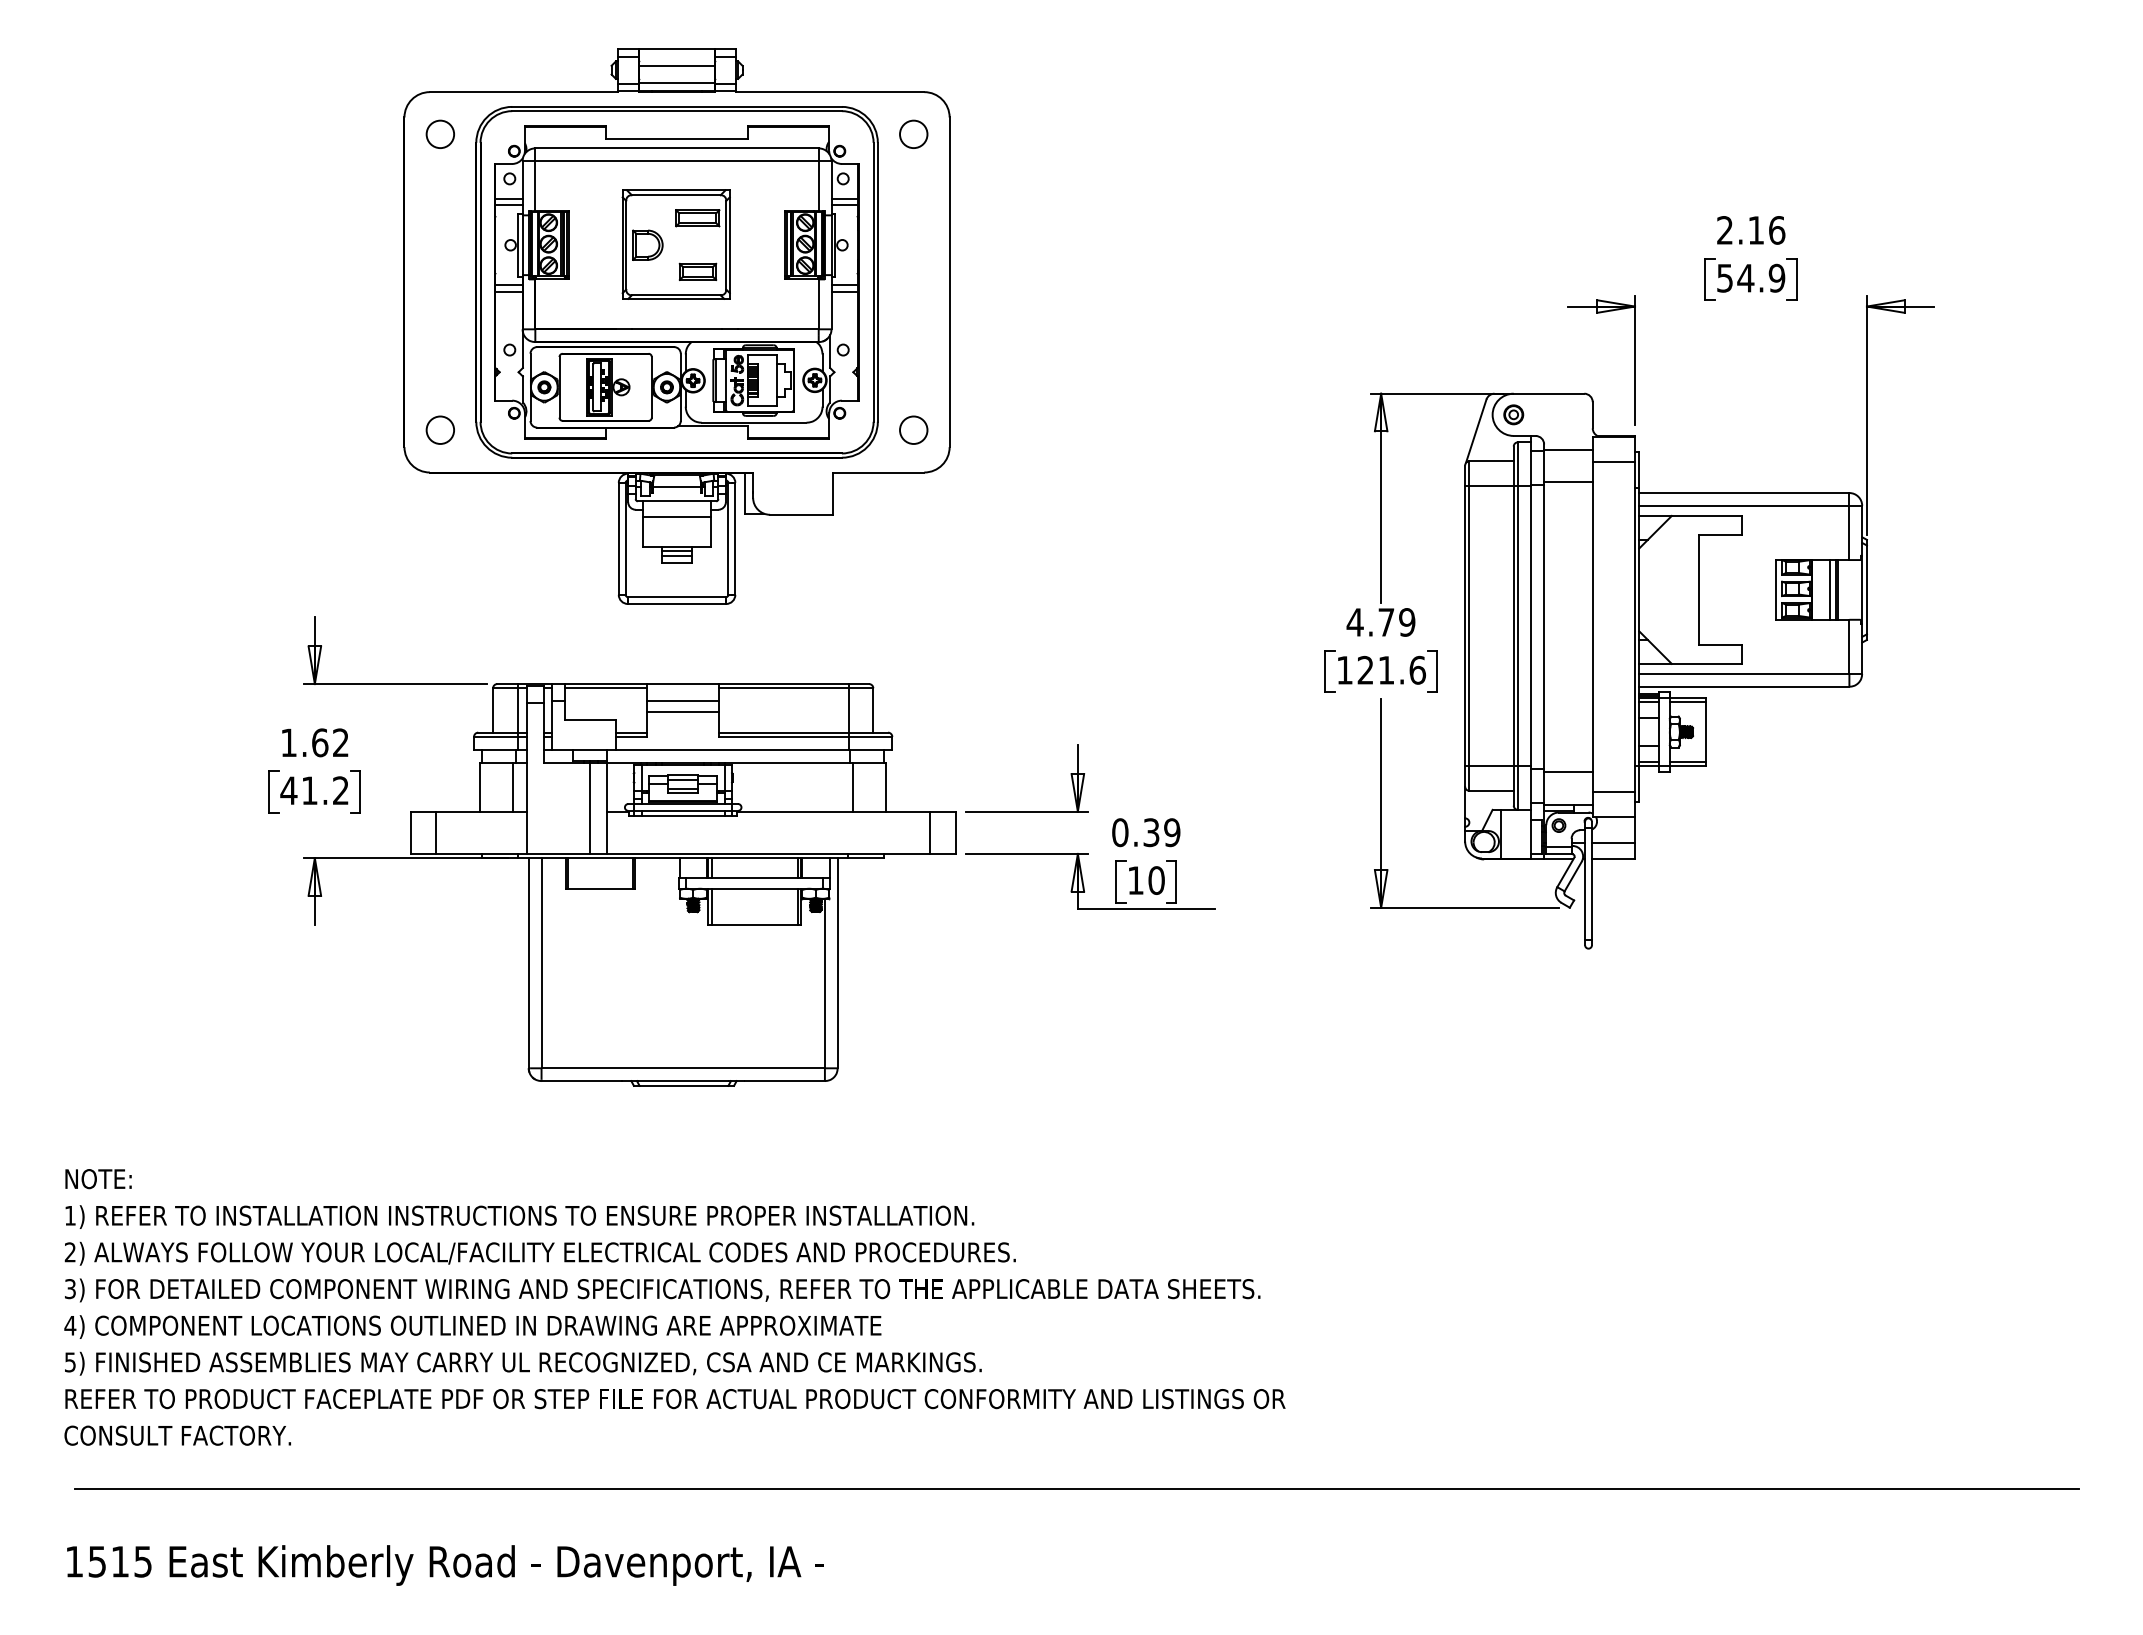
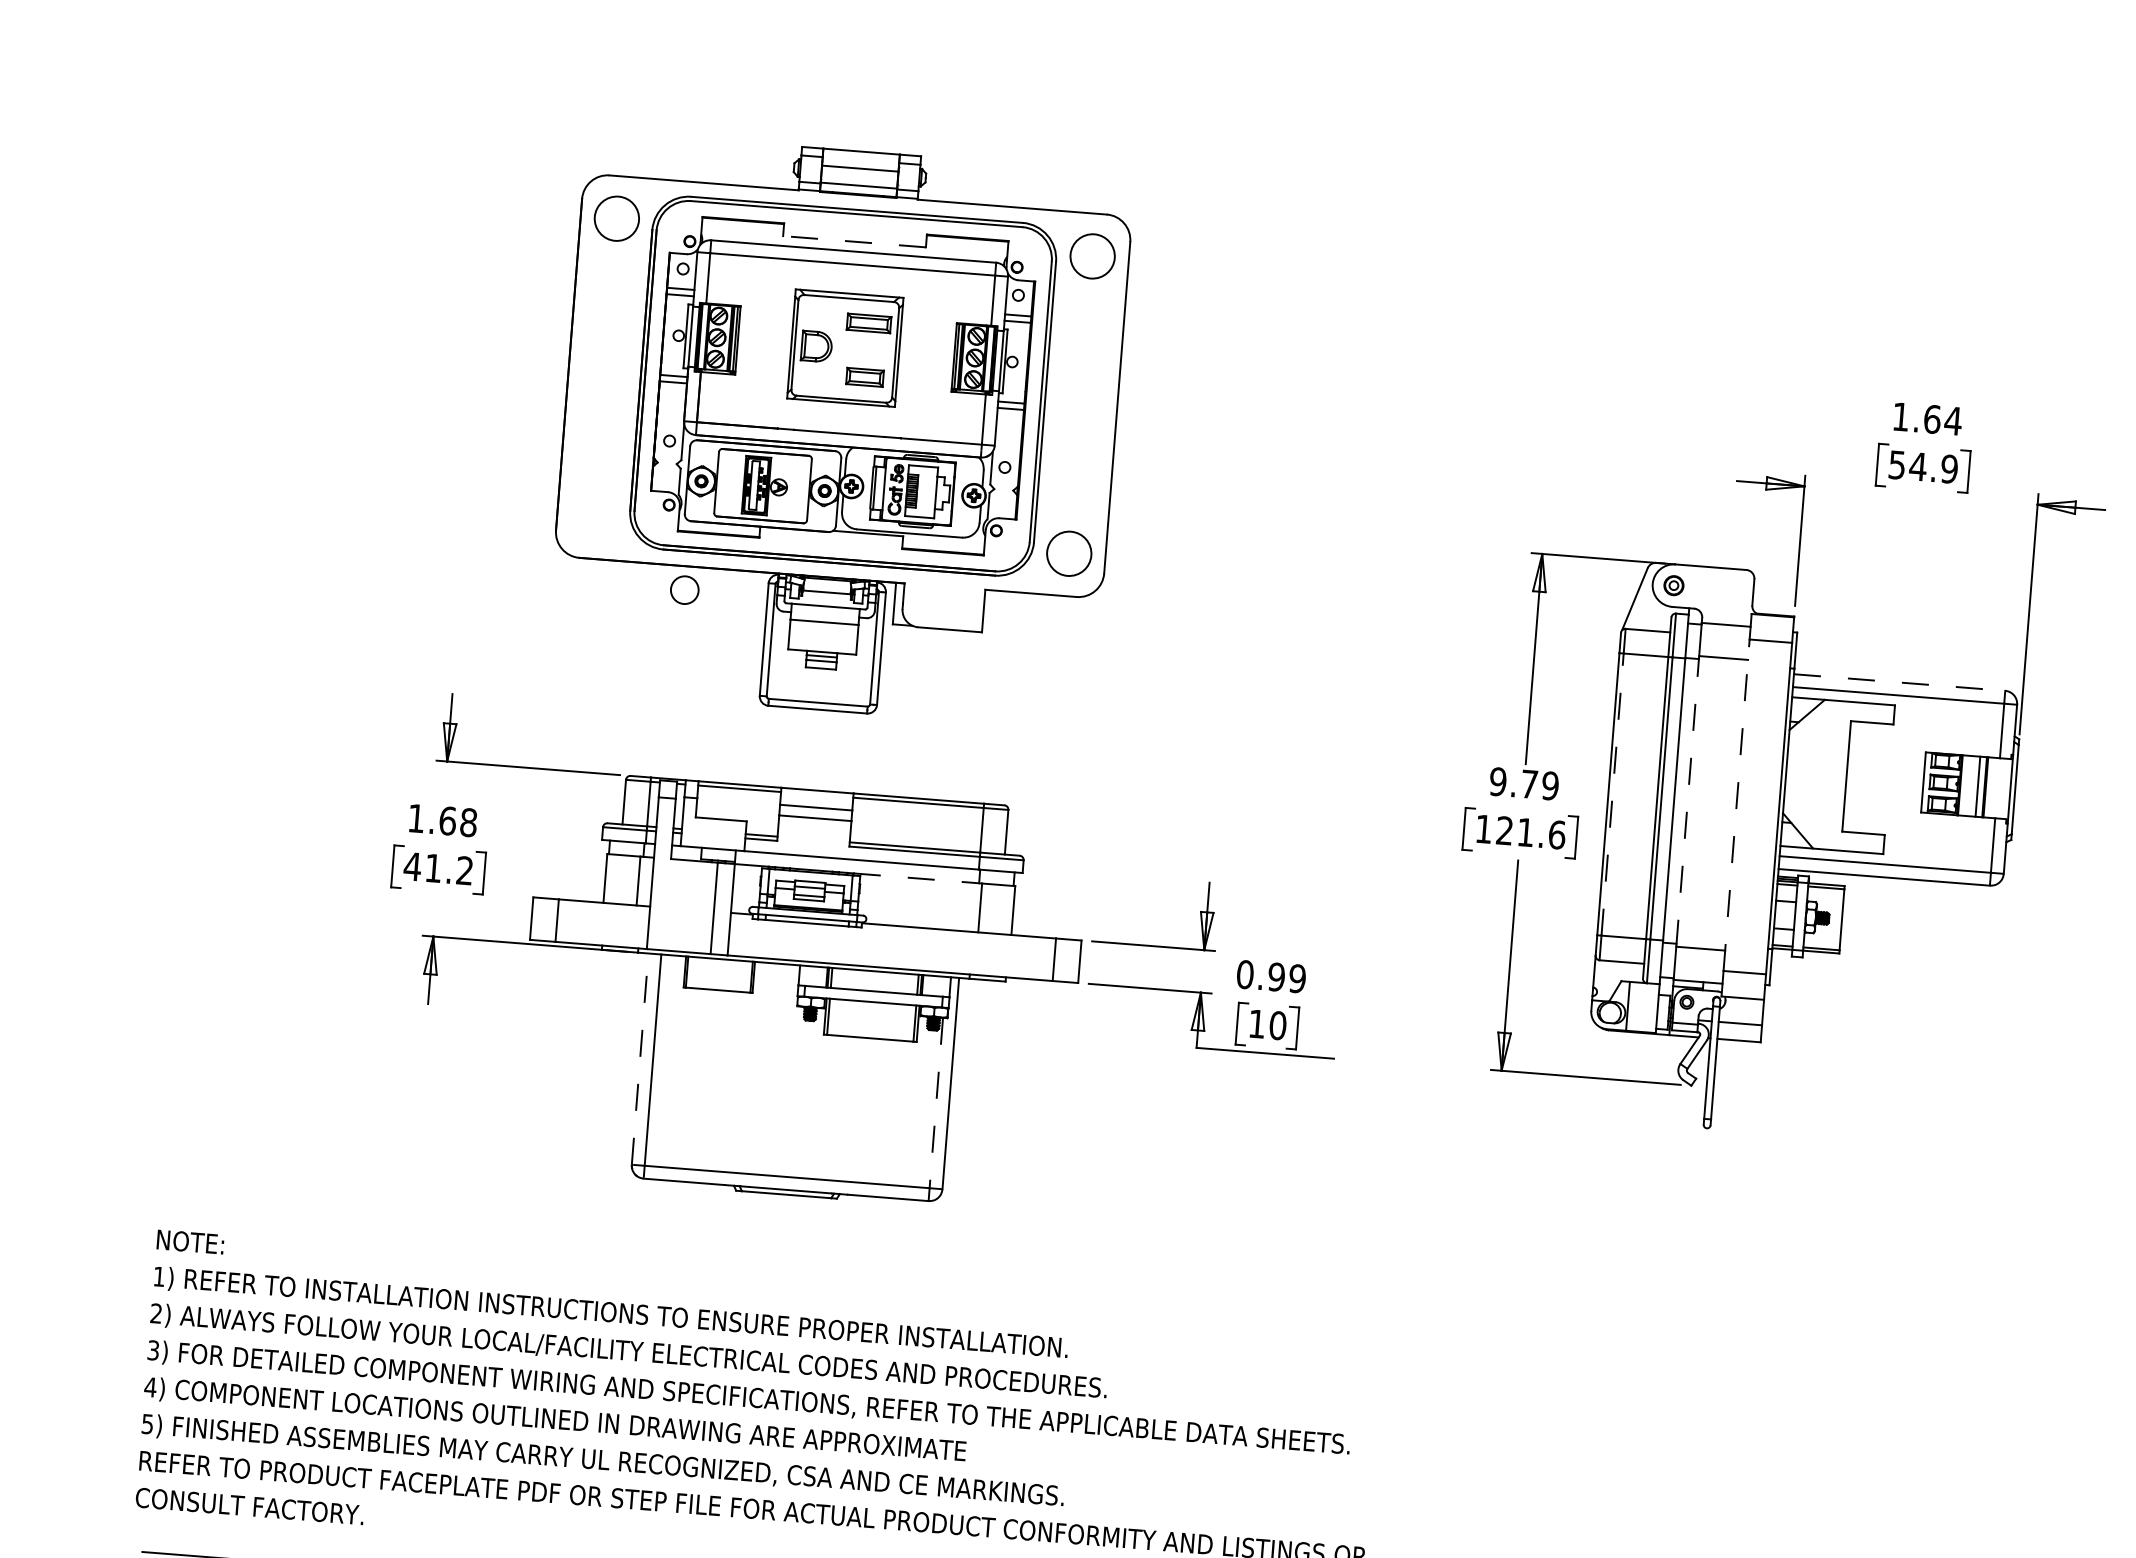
circle: (913, 133) -> (1092, 255), size x1.6
circle: (440, 134) -> (616, 218), size x1.6
line: (676, 138) -> (853, 241), solid -> dashed
text: (1751, 230) -> (1927, 419), 2.16 -> 1.64
circle: (439, 429) -> (683, 589), moved
circle: (913, 429) -> (1069, 552), size x1.6
line: (1744, 493) -> (1899, 683), solid -> dashed
text: (1354, 622) -> (1497, 781), 4.79 -> 9.79
line: (1469, 625) -> (1612, 793), solid -> dashed
line: (1544, 627) -> (1688, 801), solid -> dashed
line: (1592, 627) -> (1736, 805), solid -> dashed
text: (340, 742) -> (468, 822), 1.62 -> 1.68
line: (789, 763) -> (918, 878), solid -> dashed
text: (1151, 832) -> (1276, 976), 0.39 -> 0.99
line: (528, 962) -> (639, 1058), solid -> dashed
line: (824, 983) -> (935, 1102), solid -> dashed

